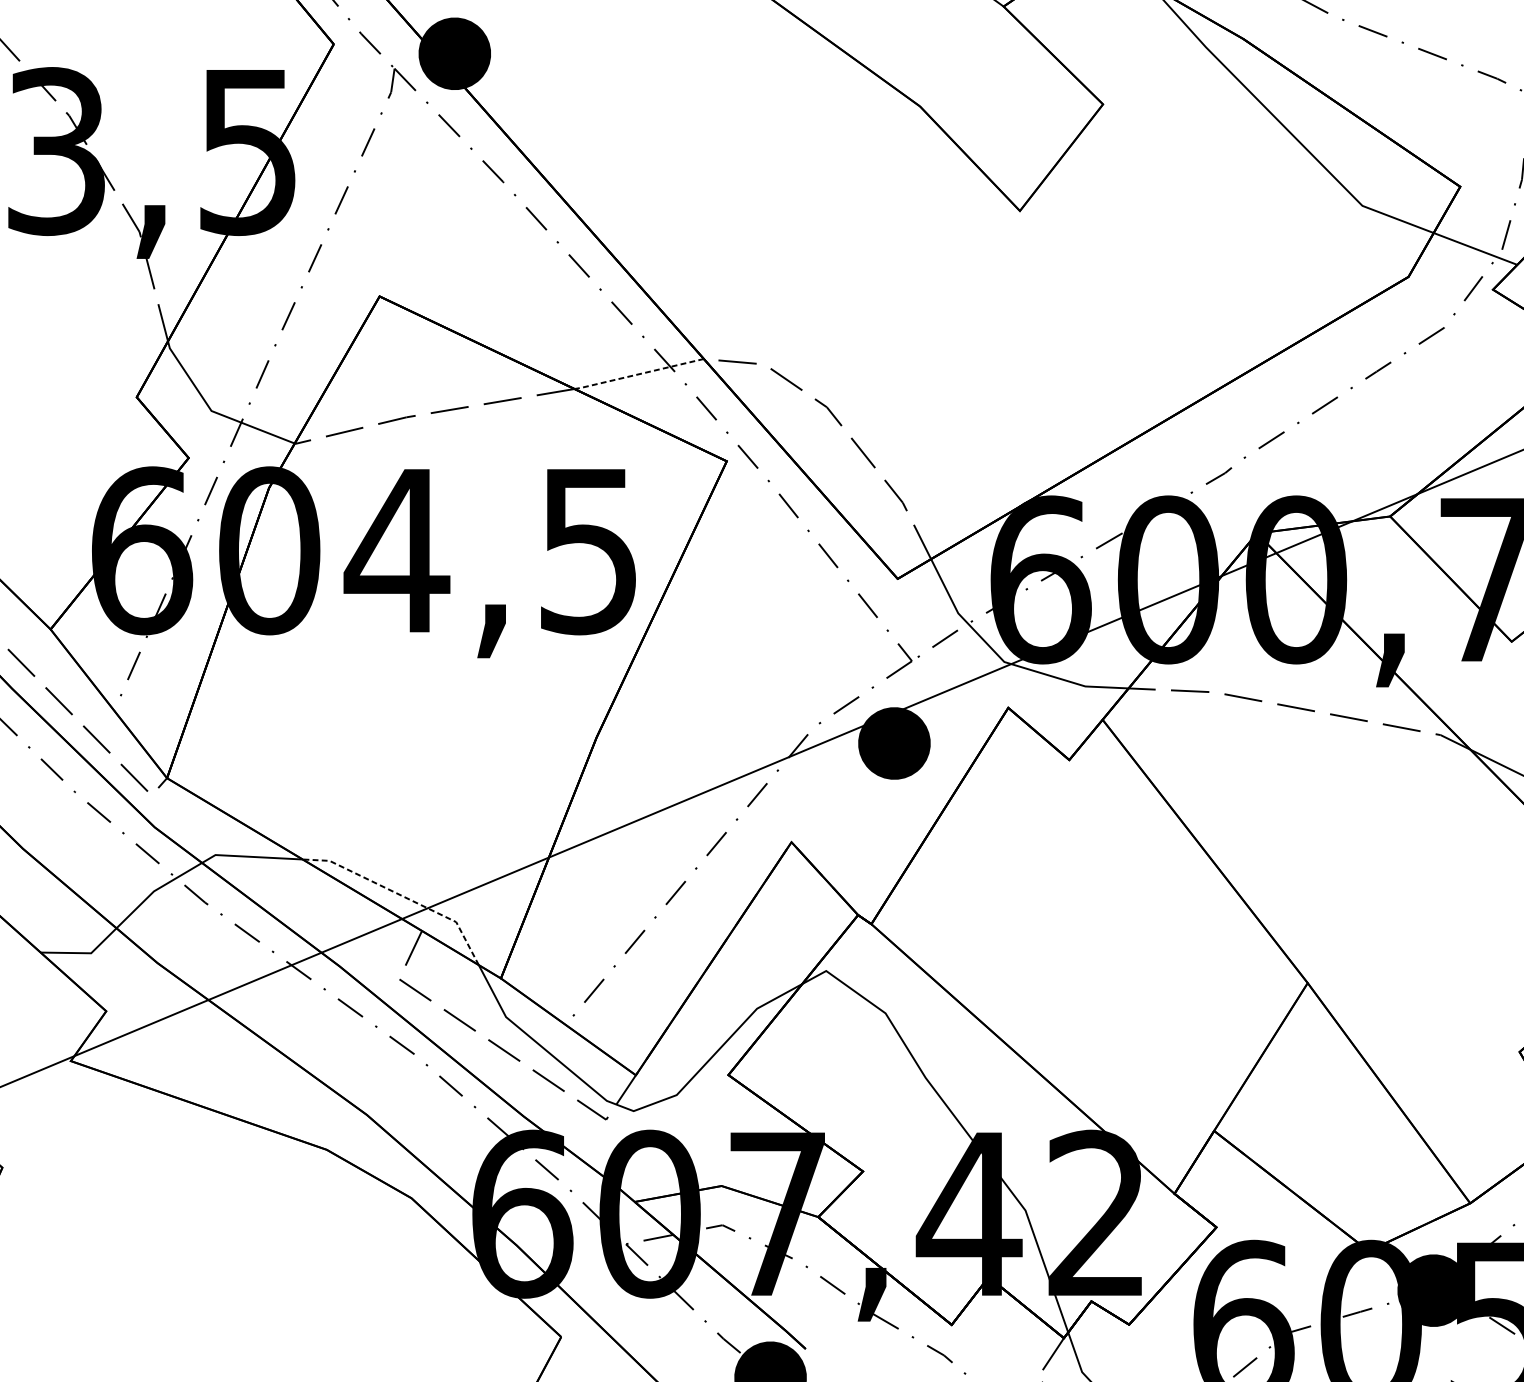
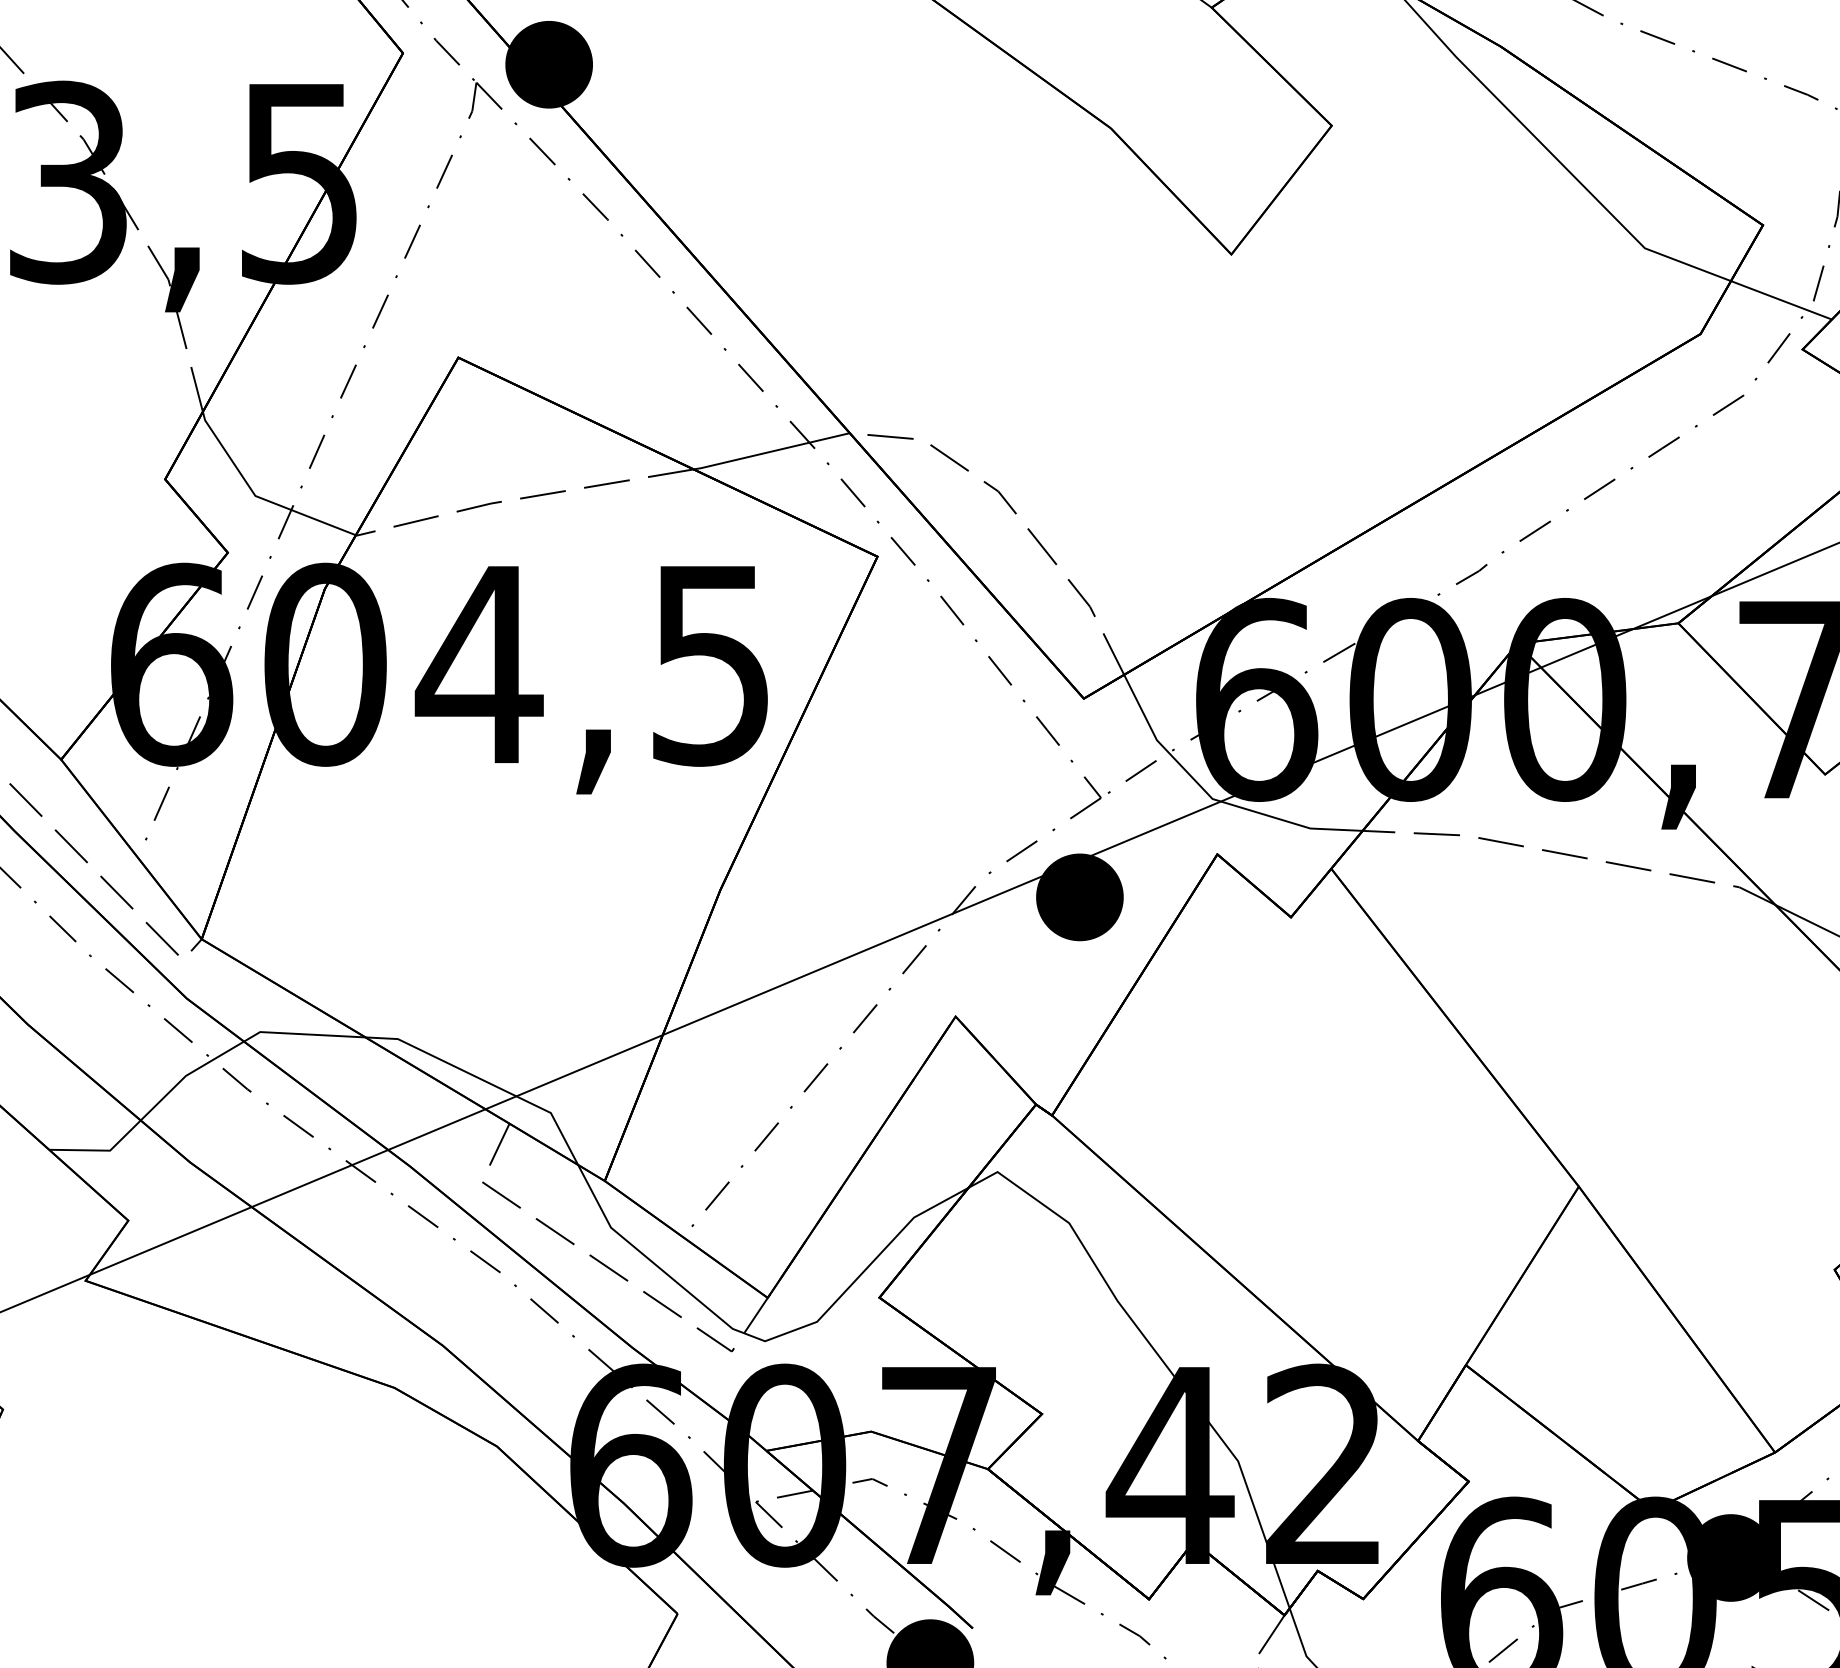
line: (638, 374) -> (771, 451), dashed -> solid
line: (402, 896) -> (486, 1081), dashed -> solid

